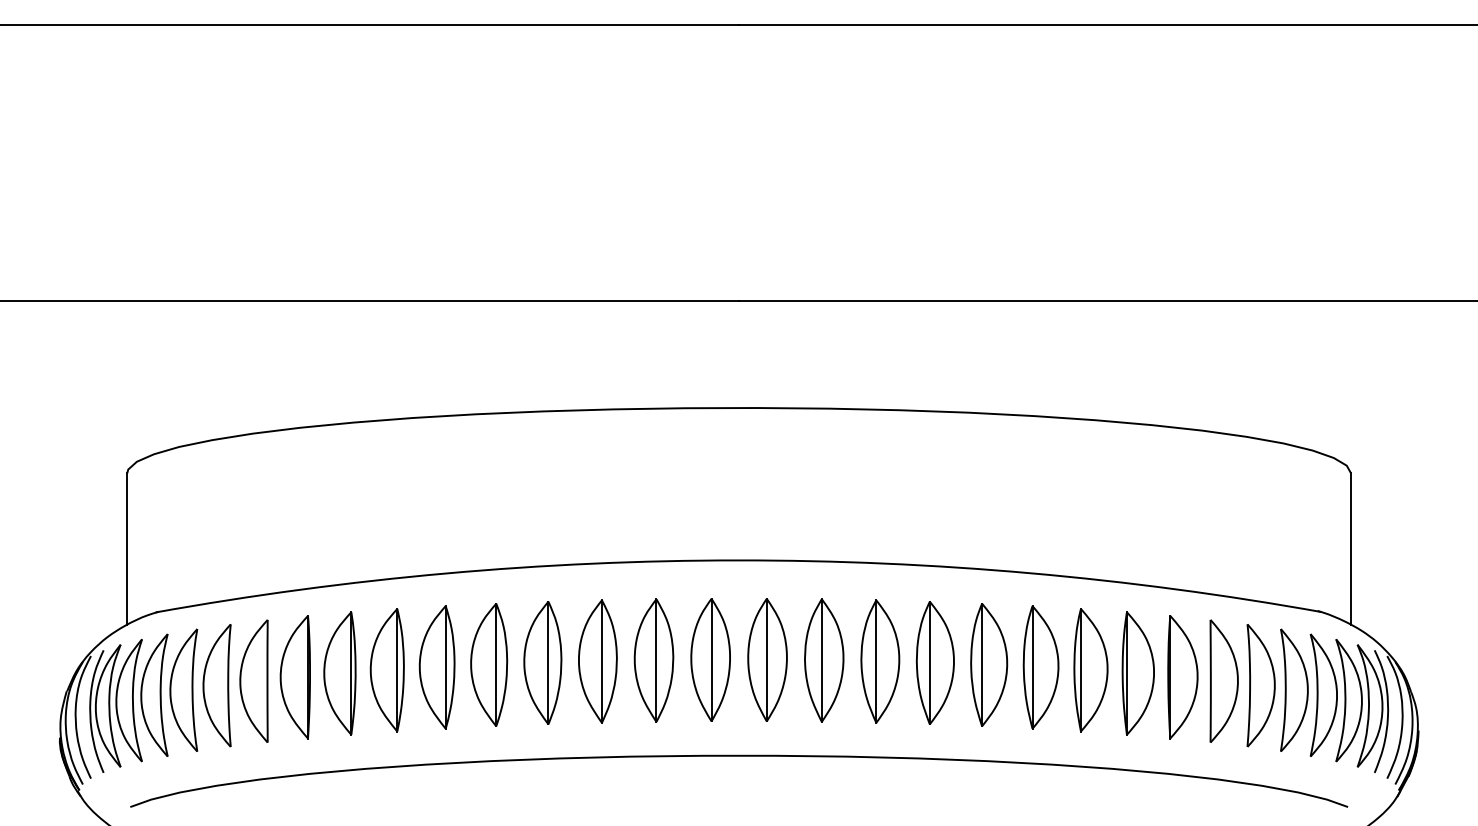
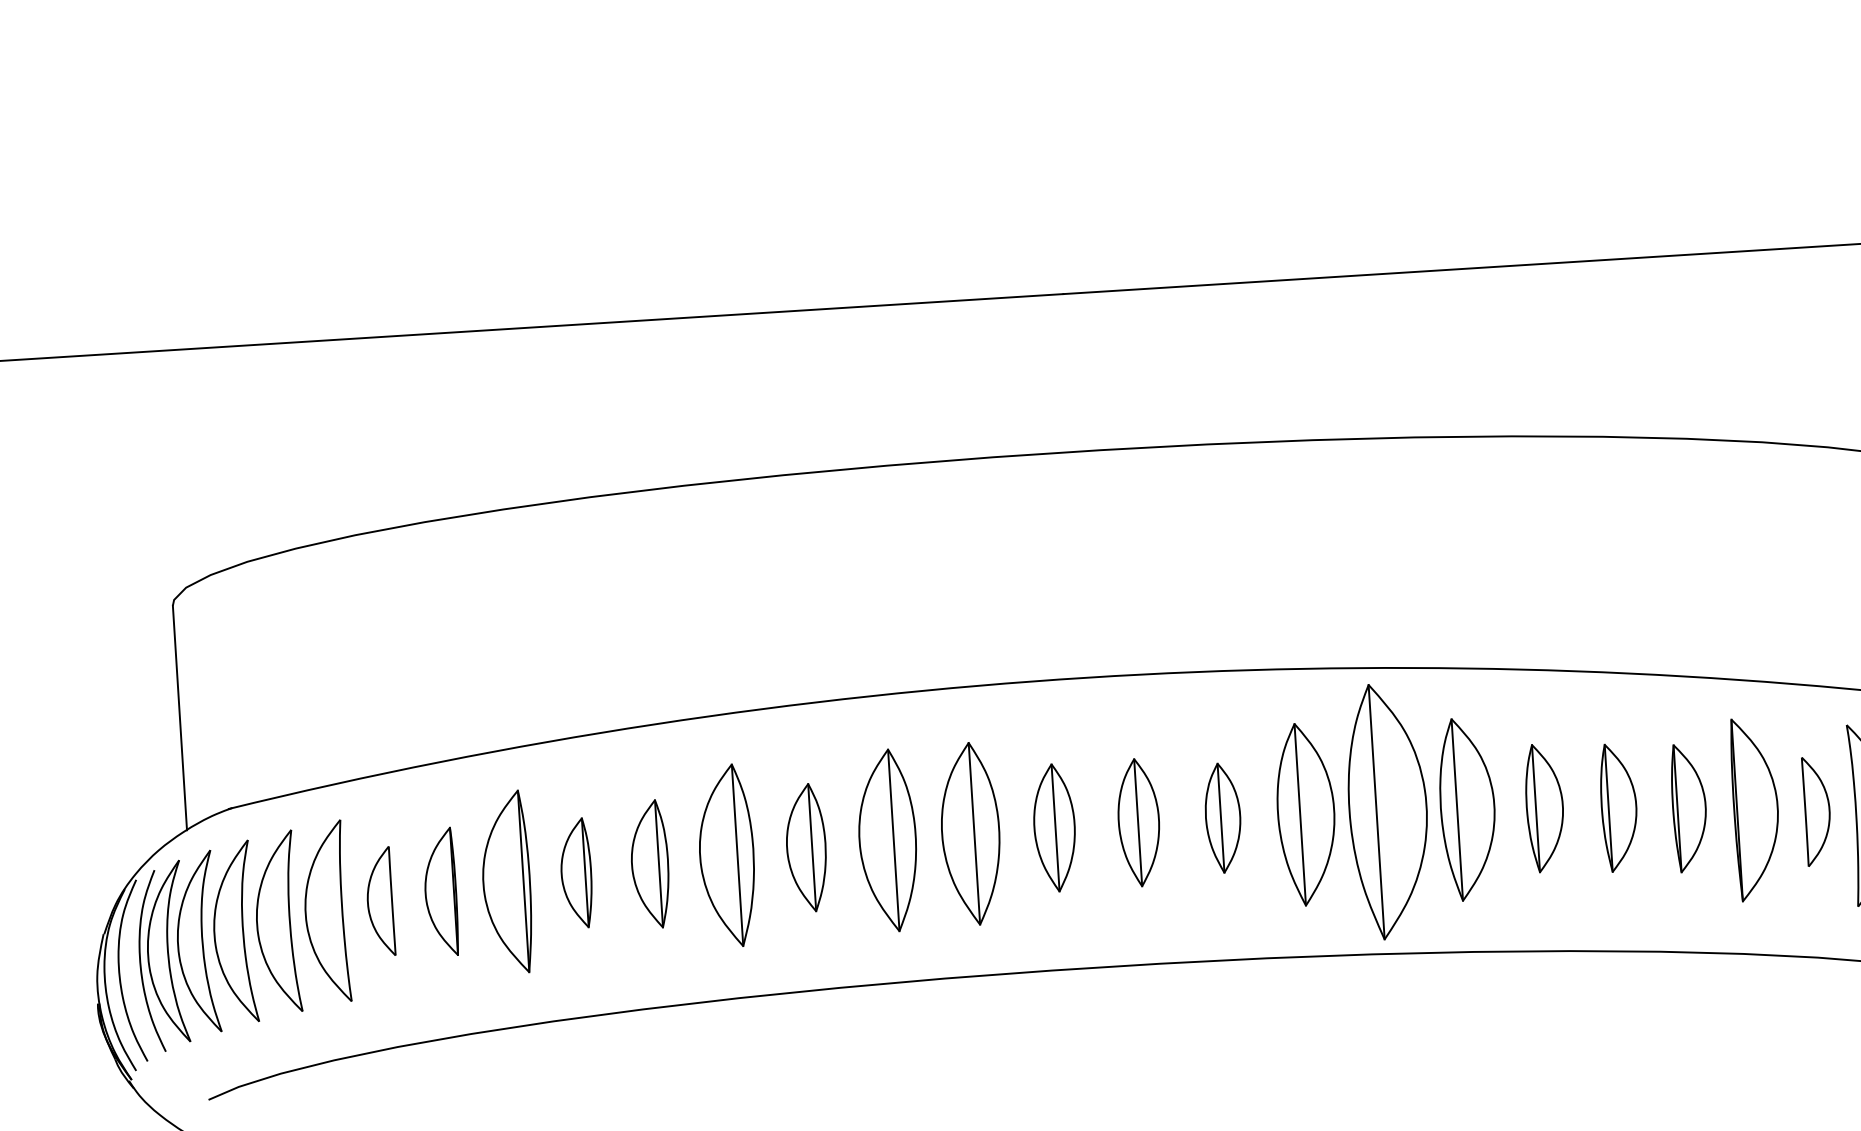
part: (710, 659) -> (1054, 827), size x0.7
part: (767, 659) -> (1138, 821), size x0.7
part: (824, 660) -> (1223, 818), size x0.6
part: (542, 662) -> (805, 847), size x0.7
part: (934, 662) -> (1386, 810), size x1.4
part: (436, 667) -> (649, 864), size x0.7
part: (1040, 667) -> (1544, 808), size x0.7
part: (386, 670) -> (575, 873), size x0.6
part: (1090, 670) -> (1618, 808), size x0.7
part: (1137, 673) -> (1688, 808), size x0.7
part: (294, 677) -> (439, 892), size x0.7
part: (253, 680) -> (379, 900), size x0.6
part: (1223, 680) -> (1816, 810), size x0.6

